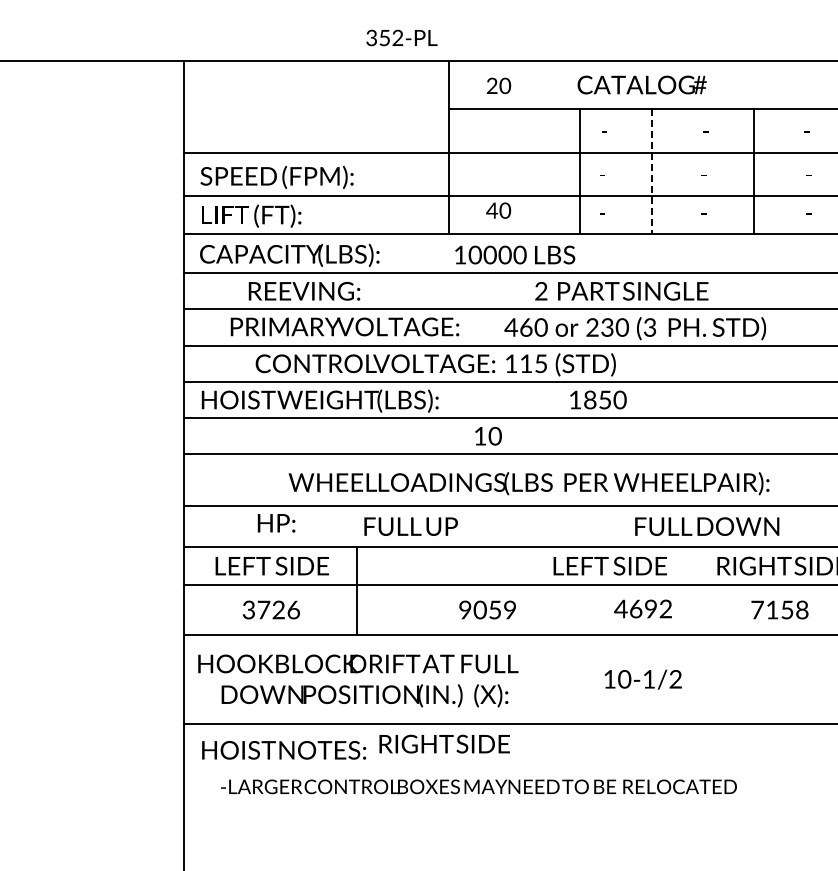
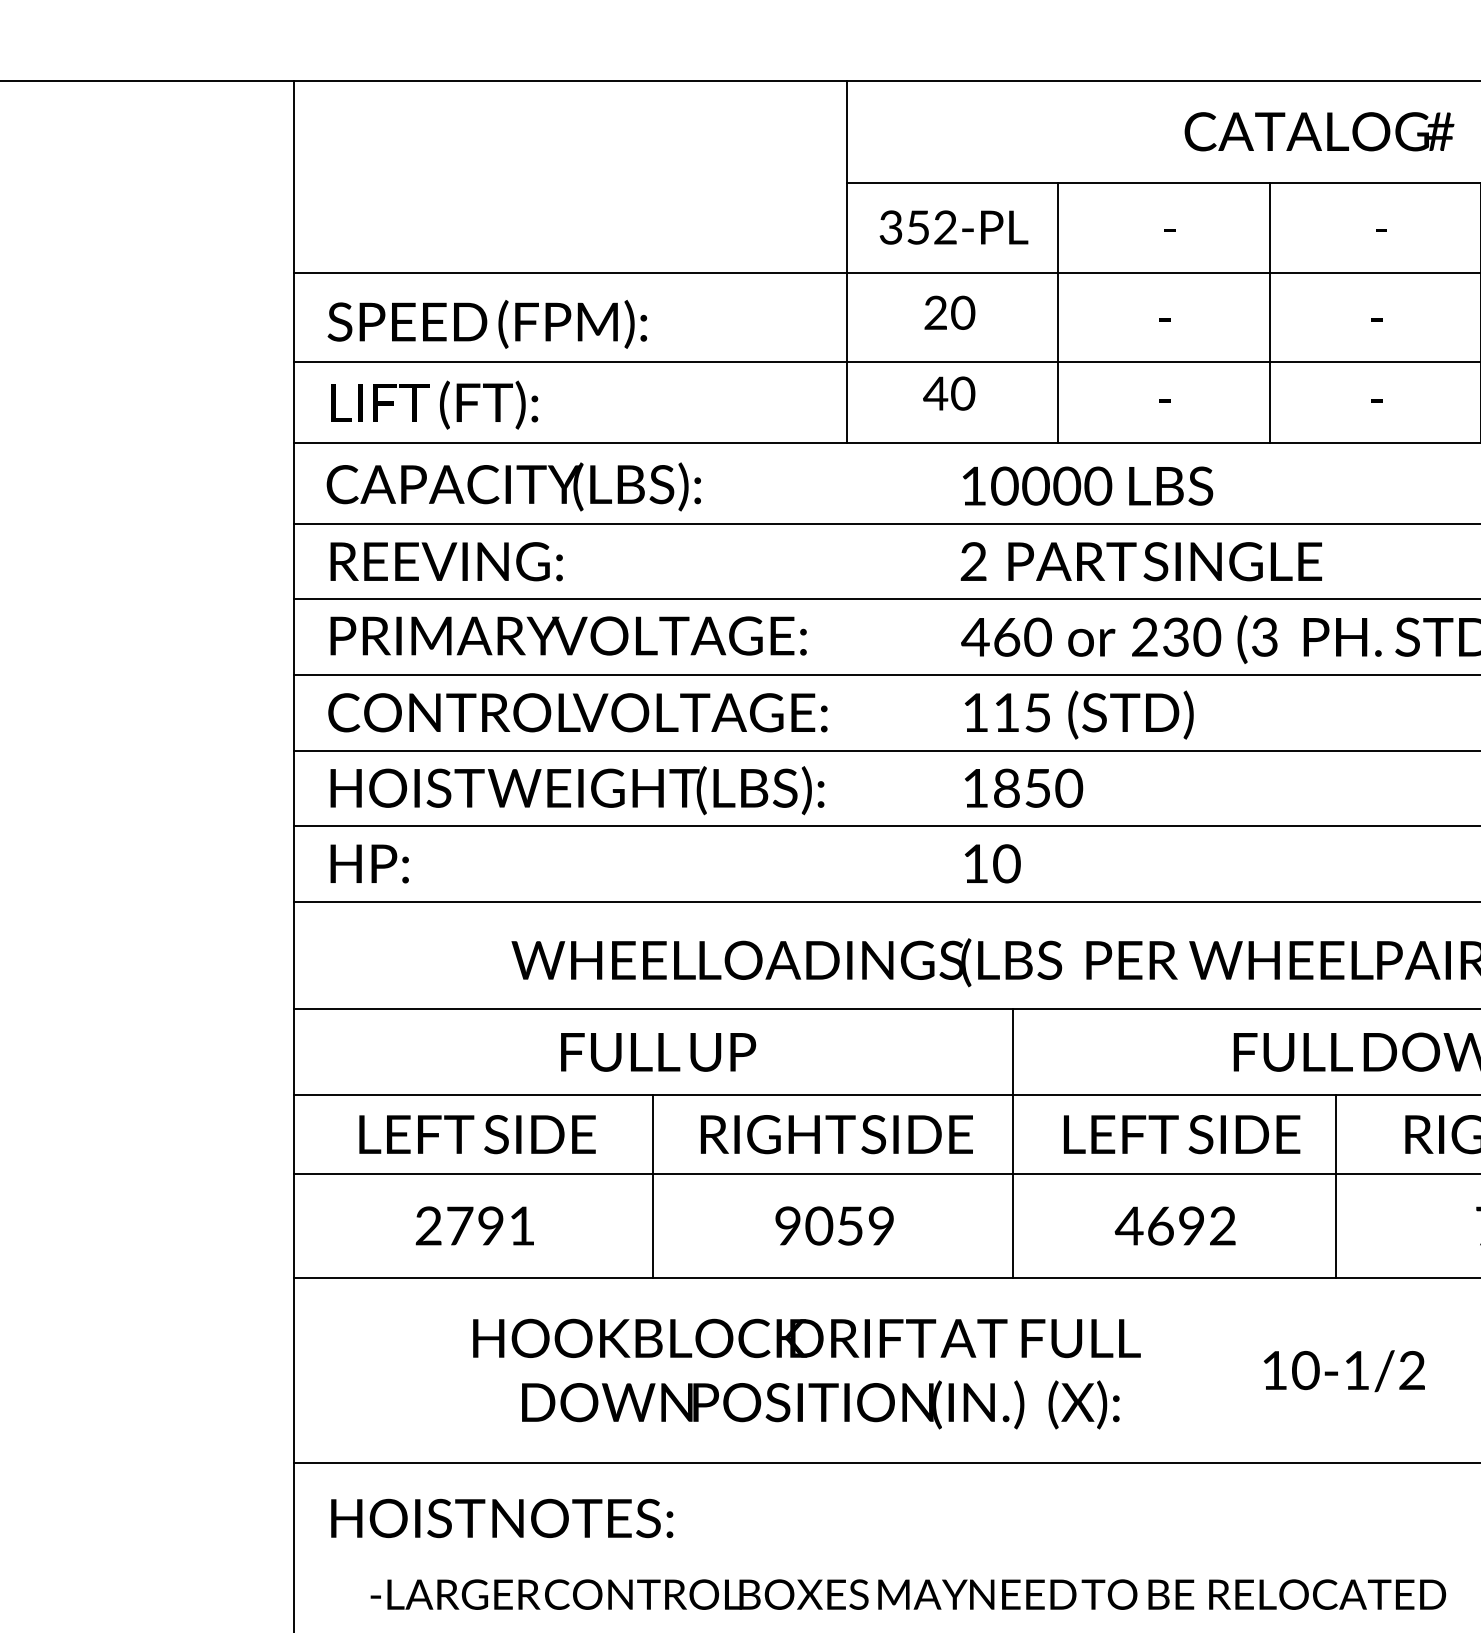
text: (401, 37) -> (953, 226), moved
text: (641, 84) -> (1317, 130), moved
text: (498, 85) -> (948, 311), moved
line: (579, 171) -> (1057, 311), moved
line: (652, 171) -> (1269, 311), dashed -> solid
text: (515, 254) -> (1088, 484), moved
text: (304, 291) -> (446, 562), moved
text: (621, 291) -> (1140, 562), moved
text: (344, 326) -> (567, 635), moved
text: (375, 363) -> (577, 712), moved
text: (598, 399) -> (1024, 787), moved
text: (488, 435) -> (992, 862), moved
text: (276, 523) -> (369, 864), moved
text: (410, 526) -> (657, 1051), moved
line: (529, 570) -> (1013, 1143), added
line: (684, 590) -> (1336, 1185), added
text: (642, 608) -> (1174, 1224), moved
text: (271, 609) -> (475, 1224), 3726 -> 2791
text: (487, 609) -> (834, 1224), moved
text: (642, 679) -> (1342, 1370), moved
text: (358, 680) -> (807, 1372), moved
text: (444, 743) -> (836, 1133), moved

